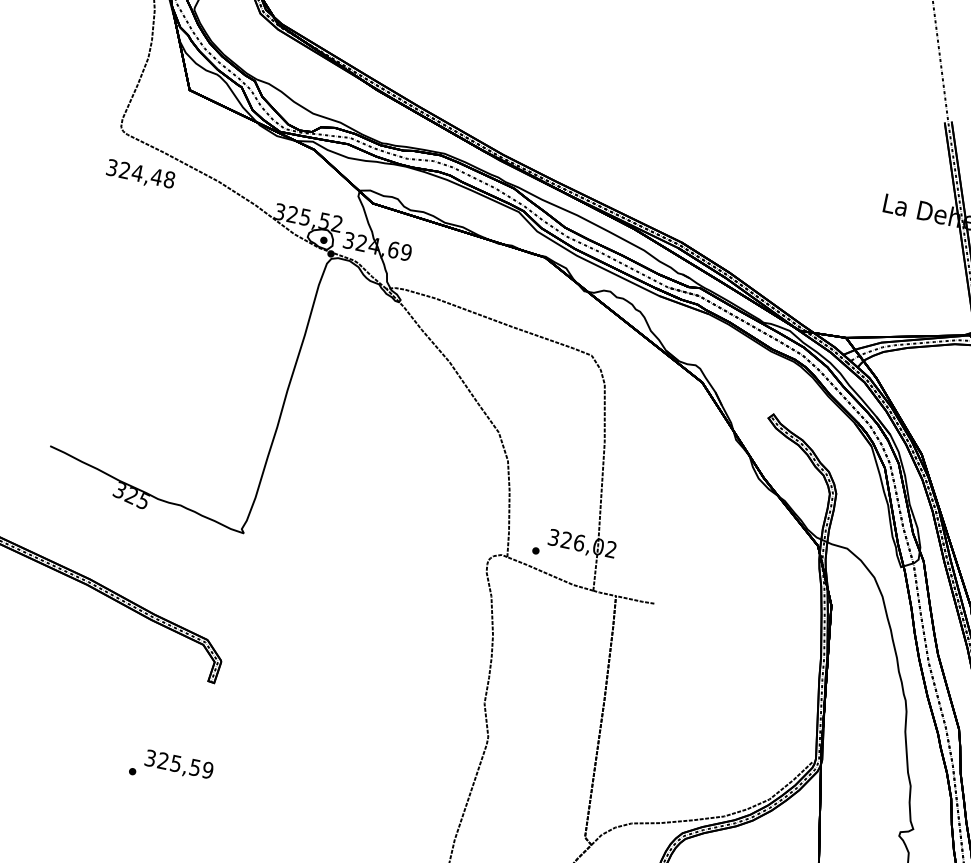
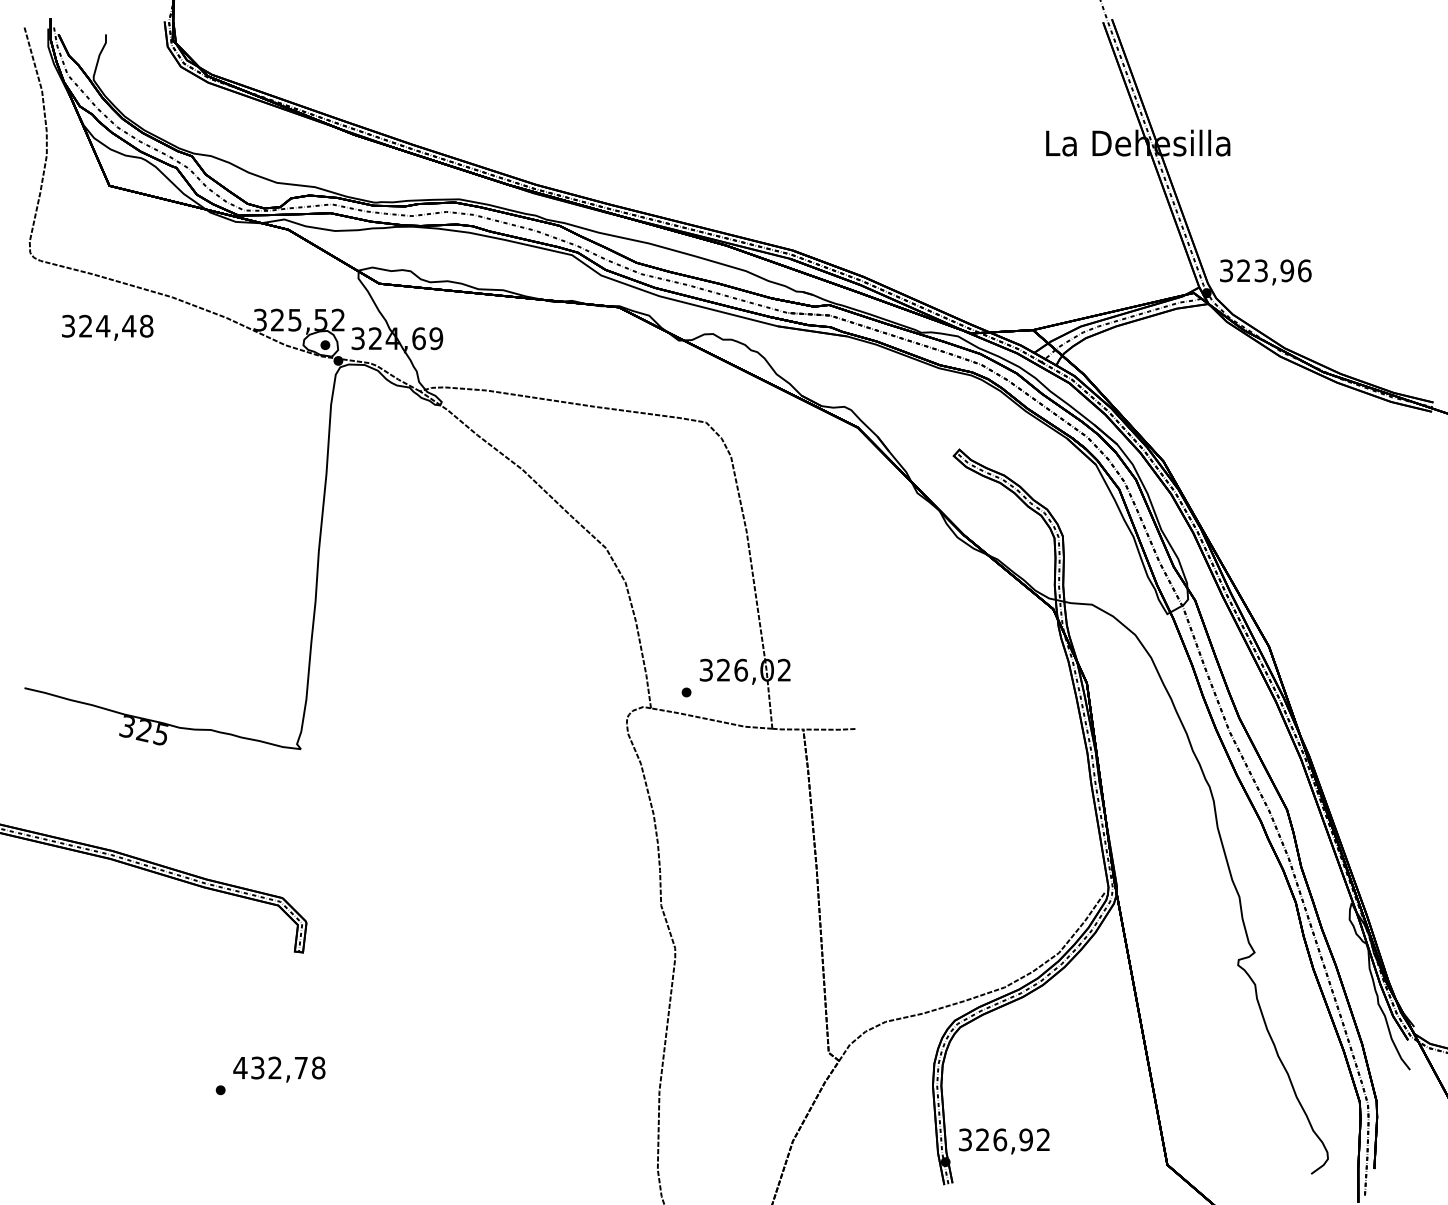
text: (140, 174) -> (107, 327), moved
text: (179, 763) -> (279, 1067), 325,59 -> 432,78

